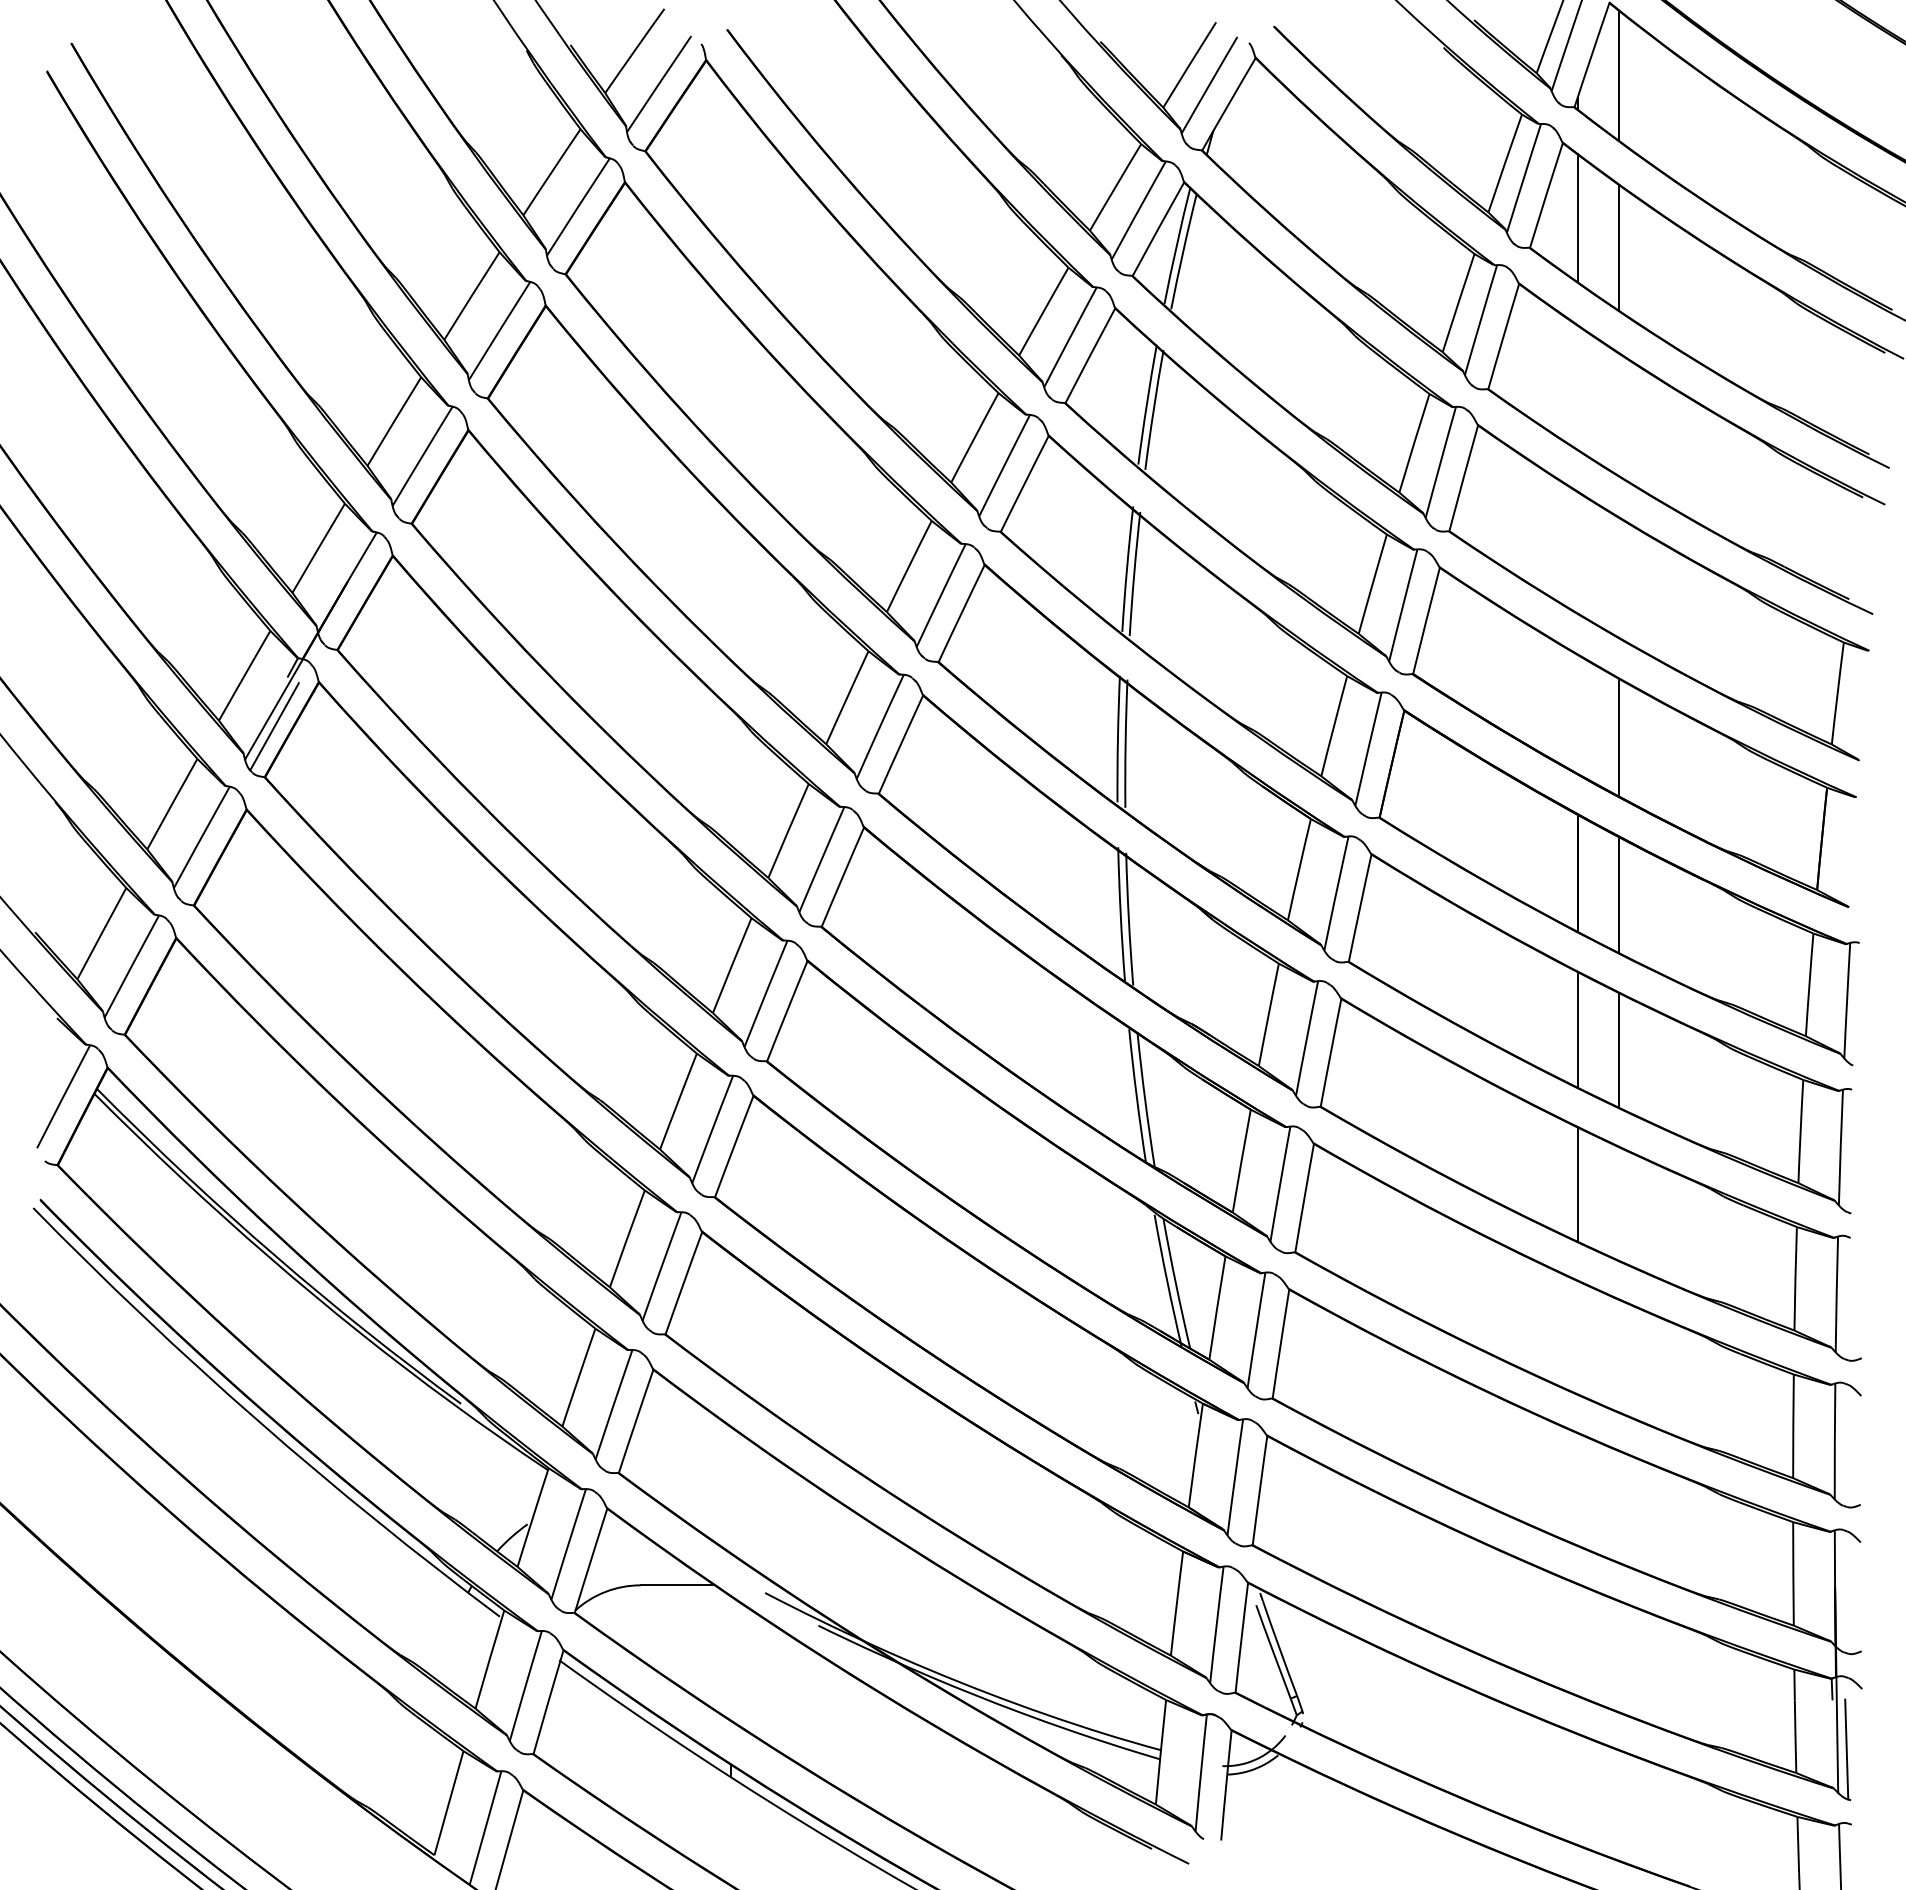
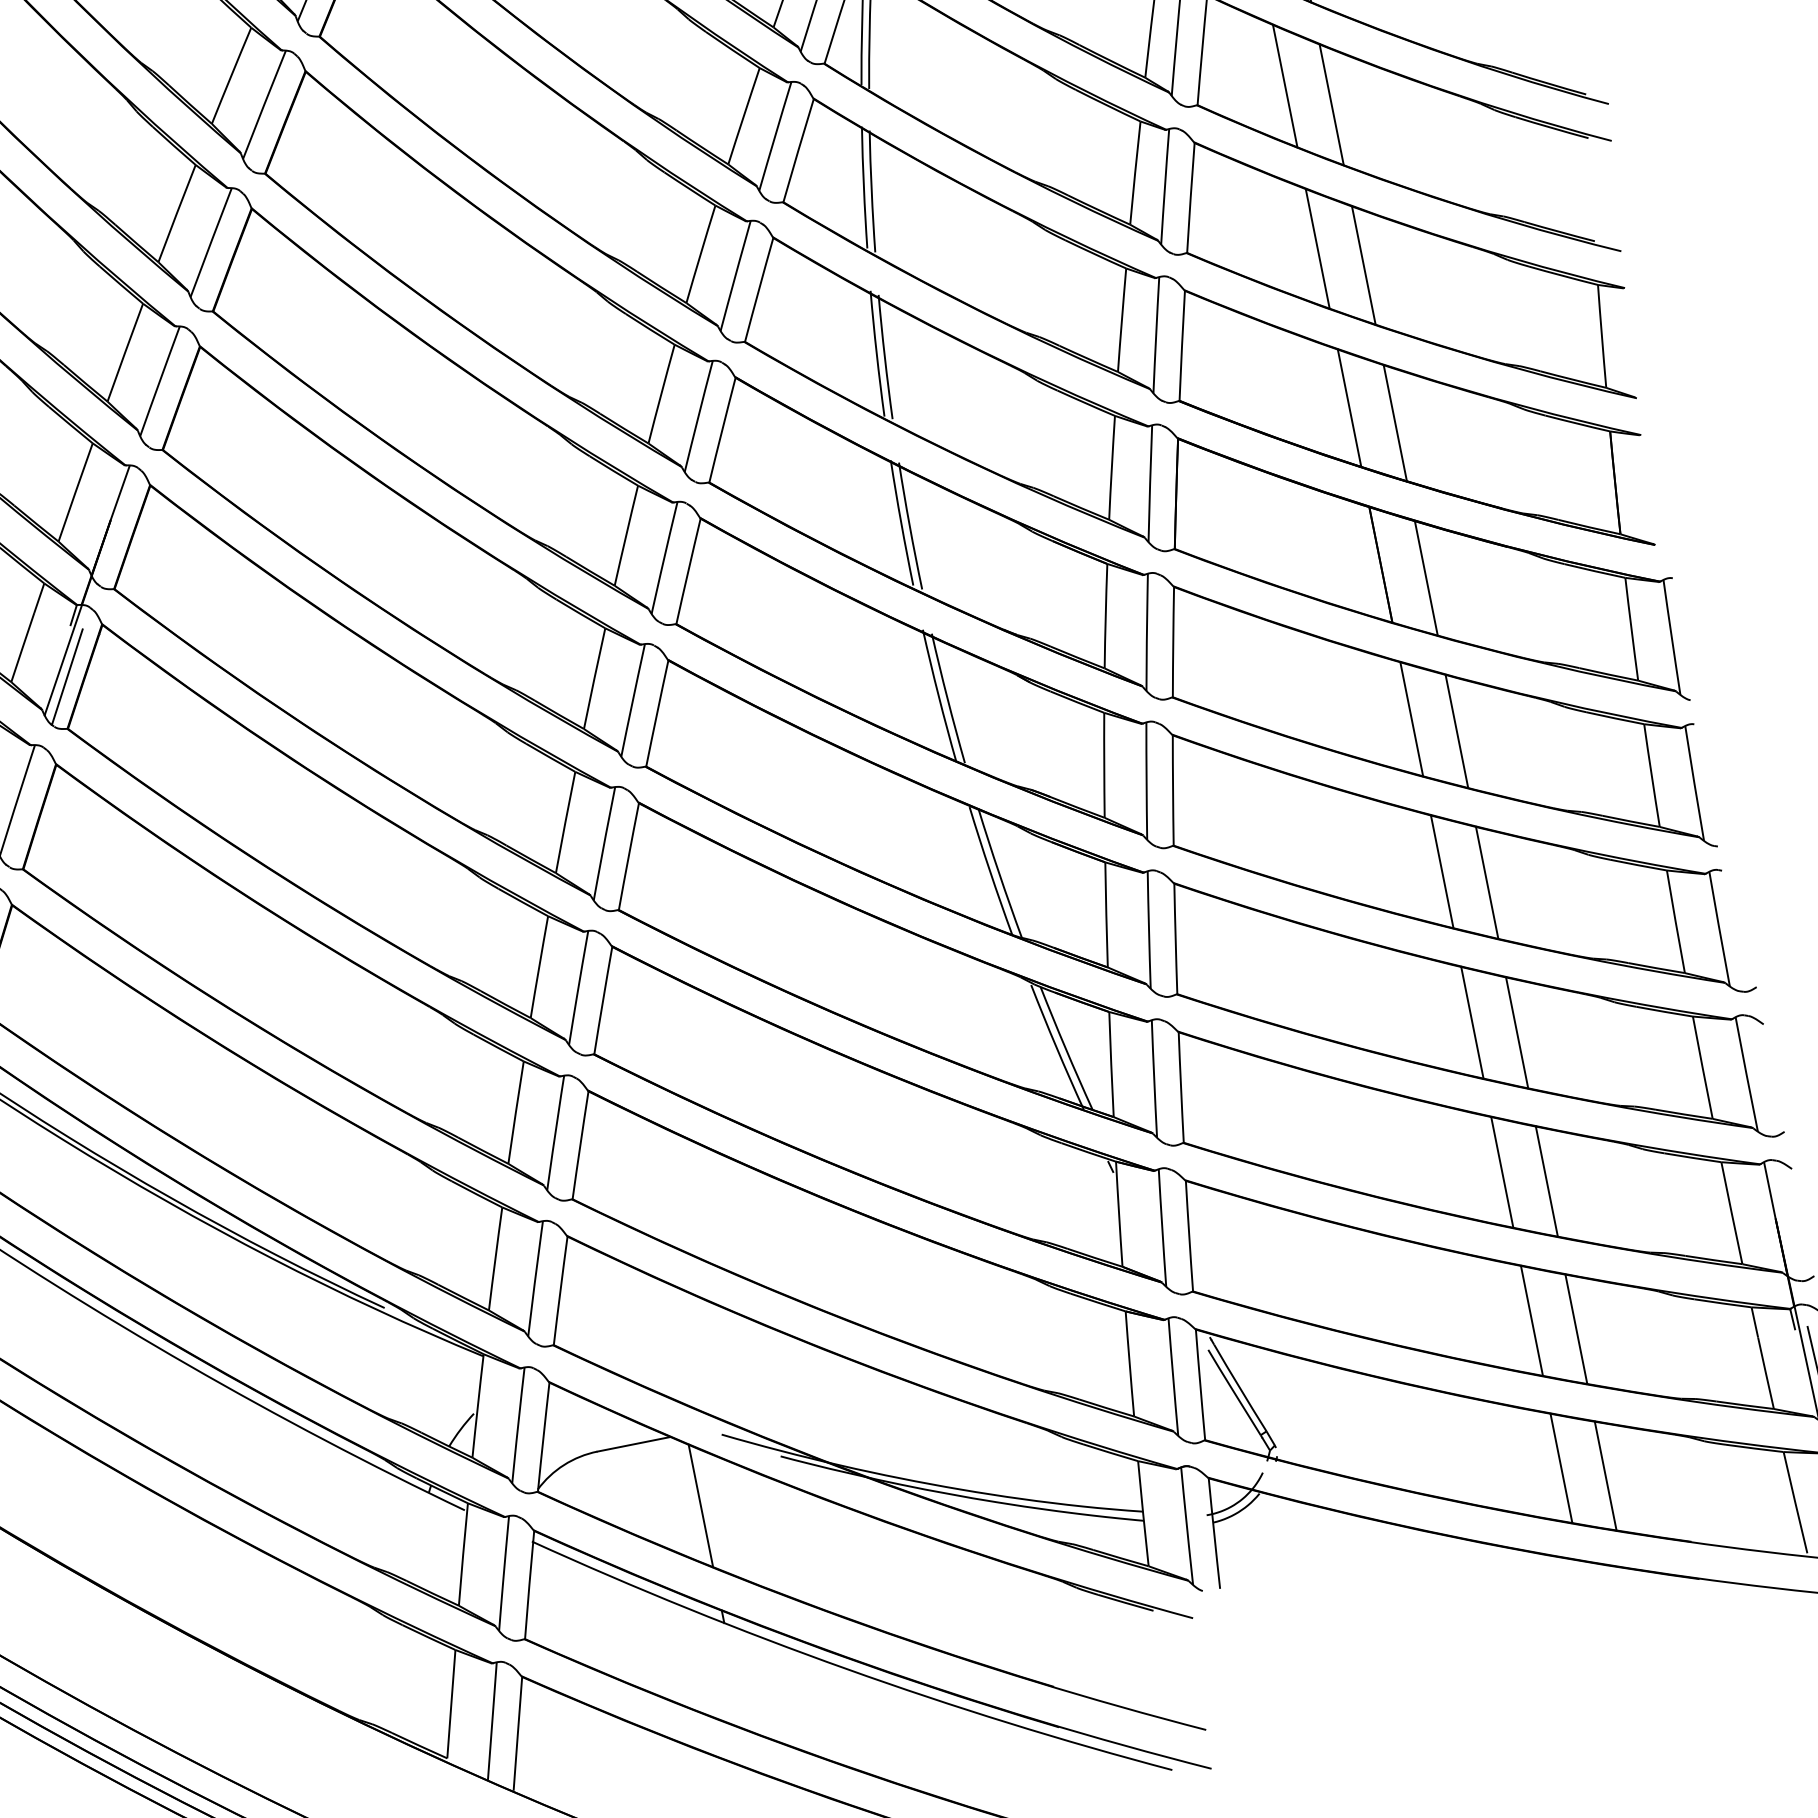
line: (1577, 387) -> (1285, 85), added
line: (1619, 414) -> (1331, 104), added
line: (1577, 552) -> (1317, 248), added
line: (1619, 577) -> (1364, 265), added
line: (1577, 713) -> (1349, 407), added
line: (1619, 1203) -> (1487, 882), added
line: (1577, 1337) -> (1472, 1022), added
line: (1619, 1355) -> (1517, 1032), added
line: (1577, 1489) -> (1502, 1172), added
line: (1619, 1506) -> (1547, 1181), added
line: (1577, 1639) -> (1531, 1320), added
line: (1619, 1656) -> (1576, 1328), added
line: (730, 1658) -> (700, 1506), added
line: (1577, 1789) -> (1561, 1468), added
line: (1619, 1805) -> (1605, 1475), added

